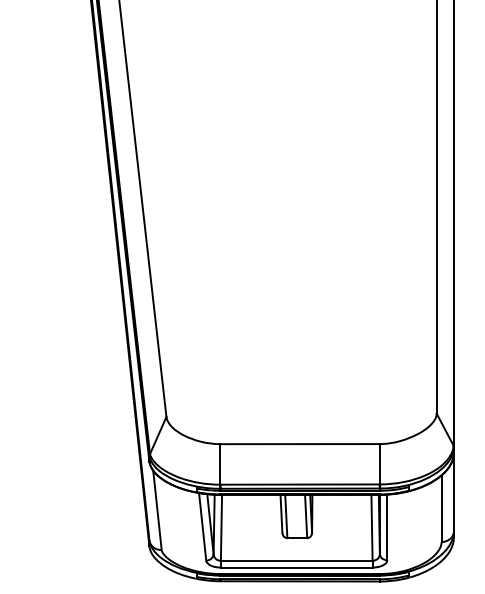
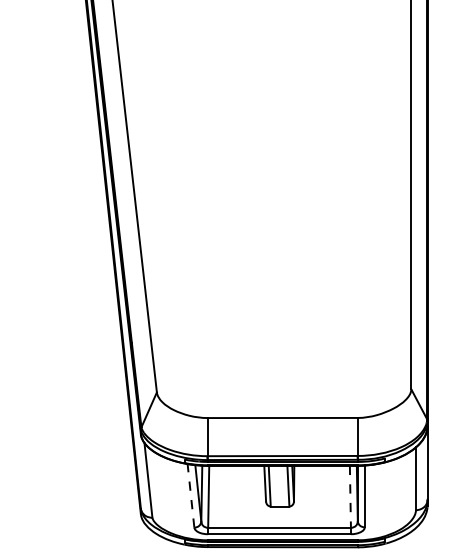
line: (202, 526) -> (190, 495), solid -> dashed
line: (372, 527) -> (350, 496), solid -> dashed

